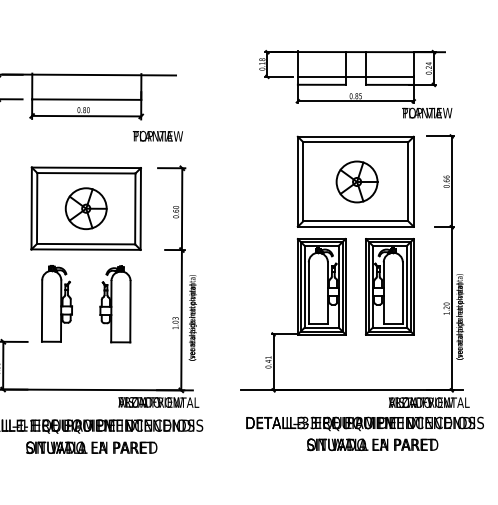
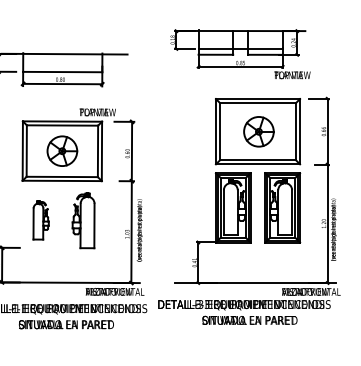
part: (355, 83) -> (240, 53), moved
text: (157, 135) -> (97, 111), moved
part: (56, 303) -> (40, 220), size x0.7
text: (364, 433) -> (243, 312), moved

